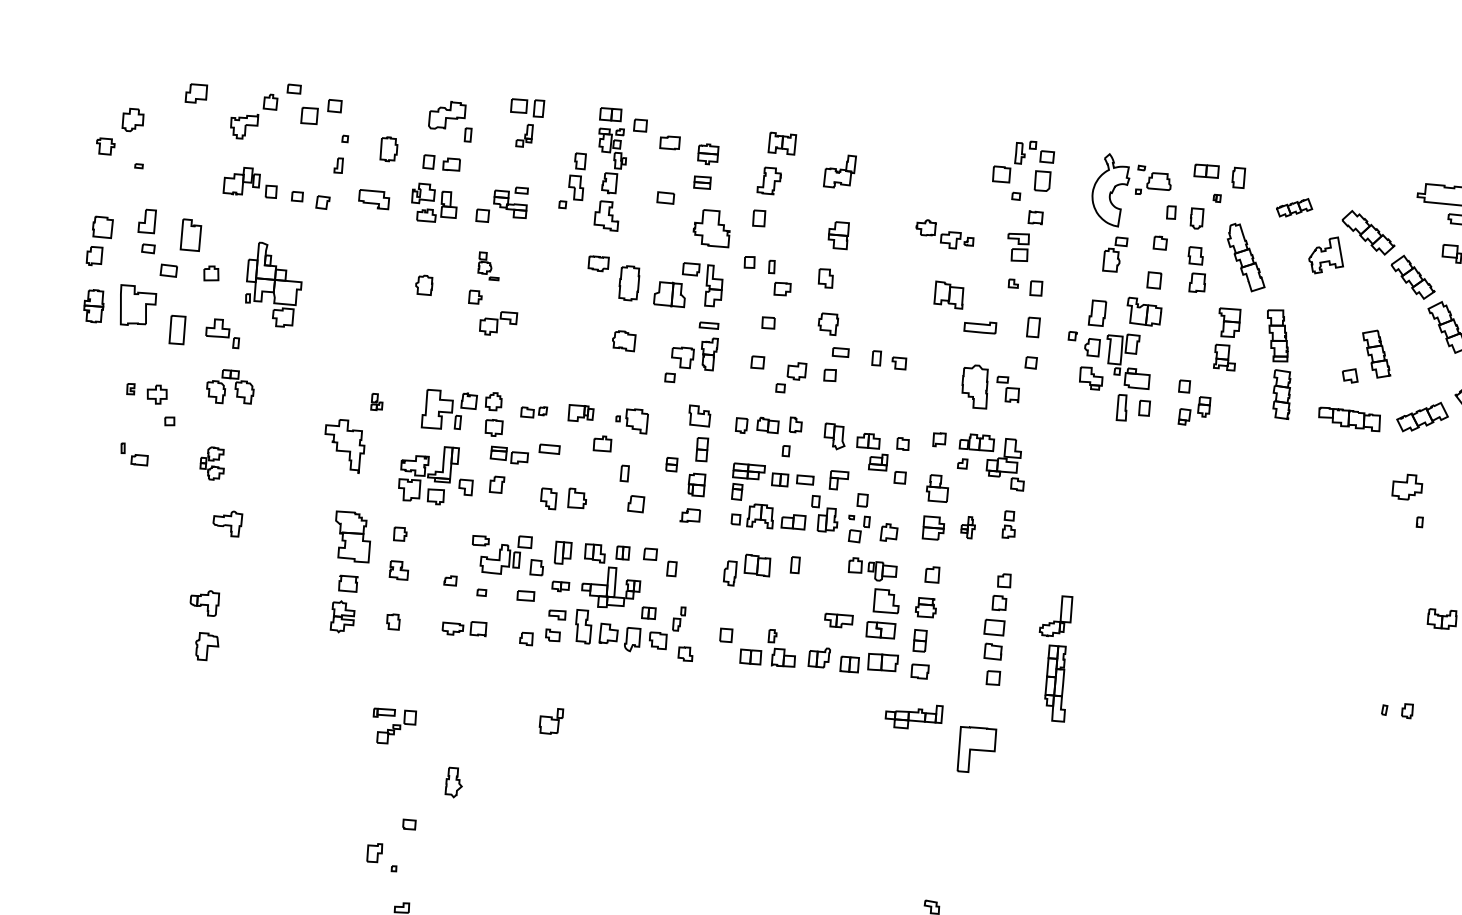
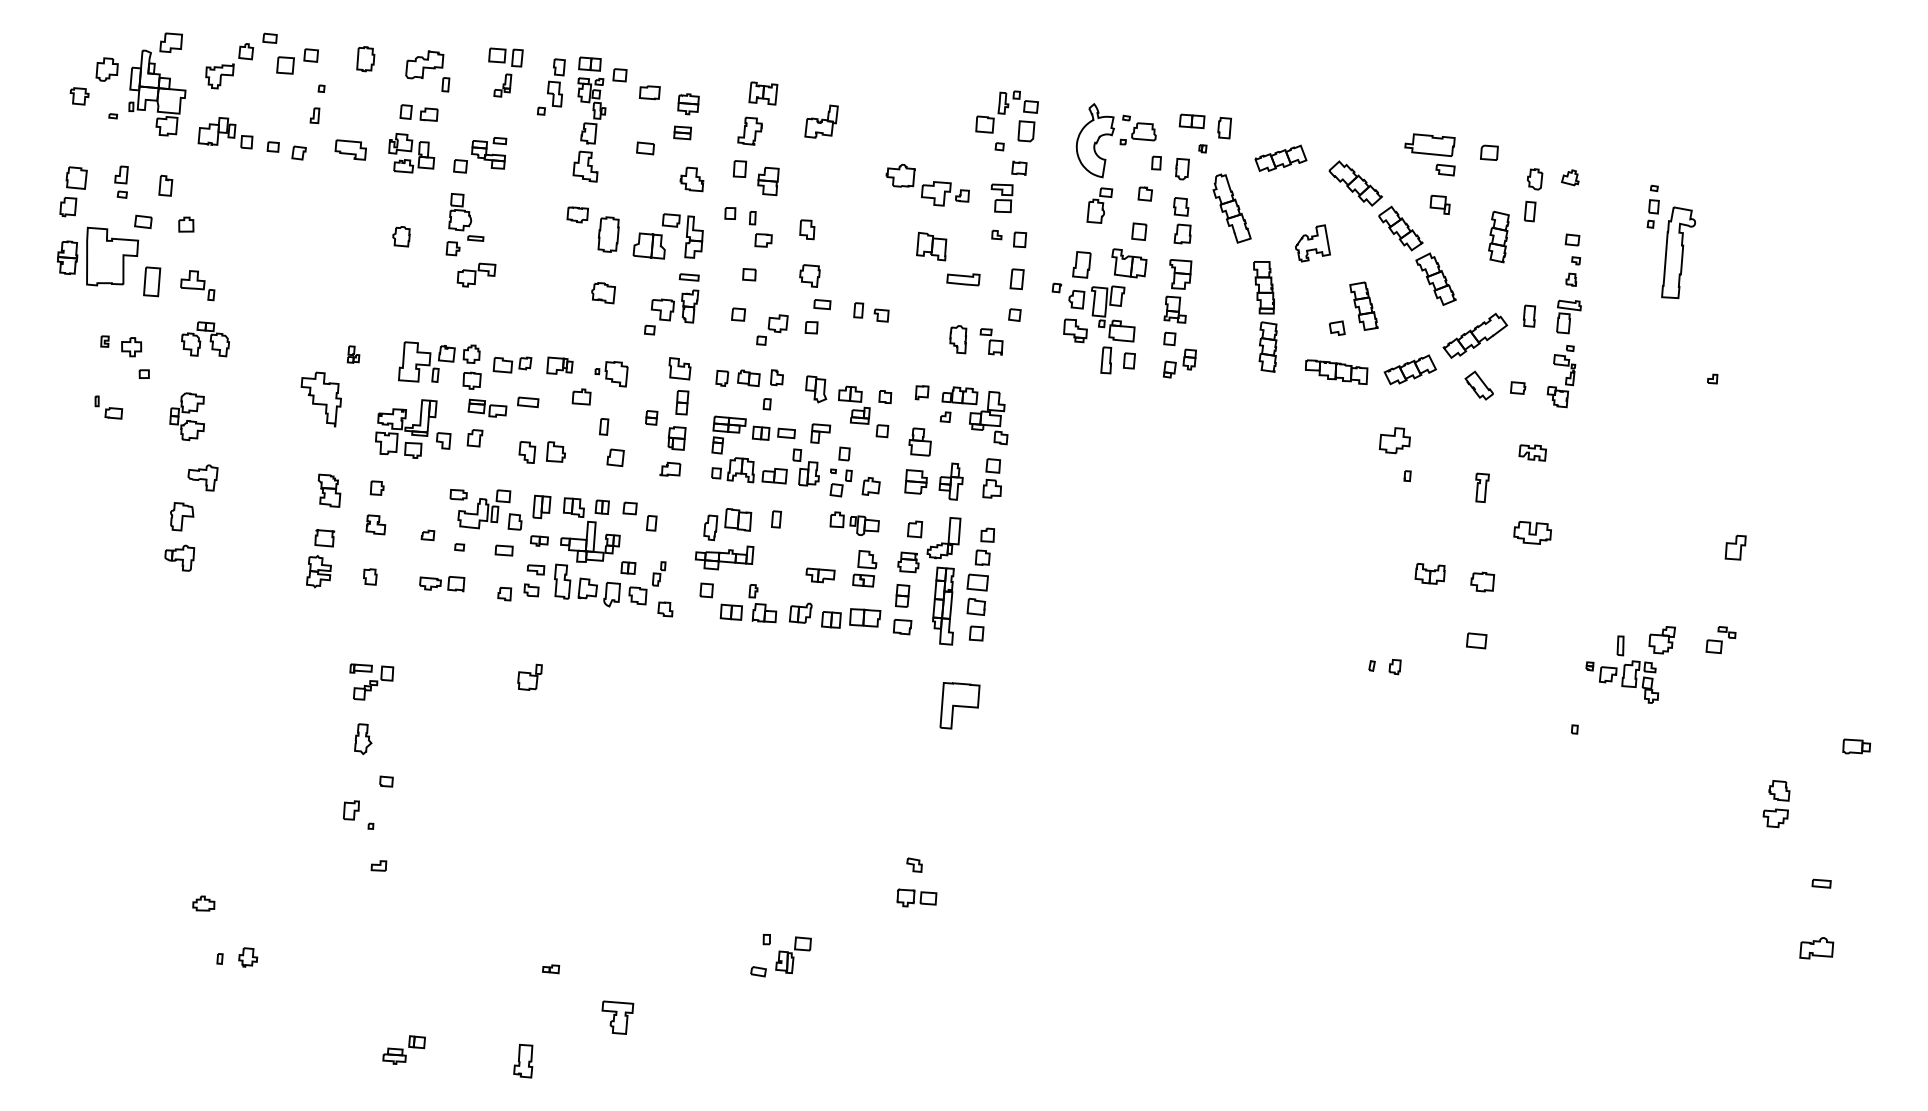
part: (388, 149) -> (365, 59), moved
part: (571, 180) -> (550, 86), moved
part: (1294, 206) -> (1280, 157), size x1.43
part: (711, 228) -> (691, 179), size x0.62
part: (147, 230) -> (121, 181), size x0.71
part: (944, 233) -> (927, 184), size x1.43
part: (190, 234) -> (165, 185), size x0.62
part: (838, 235) -> (768, 181), moved
part: (1325, 255) -> (1312, 243), moved
part: (488, 266) -> (466, 217), size x1.67
part: (273, 284) -> (157, 92), moved
part: (138, 304) -> (112, 256), size x1.43
part: (1226, 339) -> (1177, 291), moved
part: (975, 387) -> (958, 339), size x0.62
part: (534, 411) -> (512, 364), size x1.43
part: (211, 463) -> (186, 416), size x1.43
part: (1008, 524) -> (991, 478), size x1.43
part: (967, 527) -> (950, 481), size x1.67
part: (353, 536) -> (329, 490), size x0.62
part: (882, 613) -> (864, 568), size x0.71
part: (207, 646) -> (182, 516), moved
part: (1055, 659) -> (943, 581), moved
part: (914, 716) -> (724, 557), moved
part: (453, 782) -> (363, 739), moved

